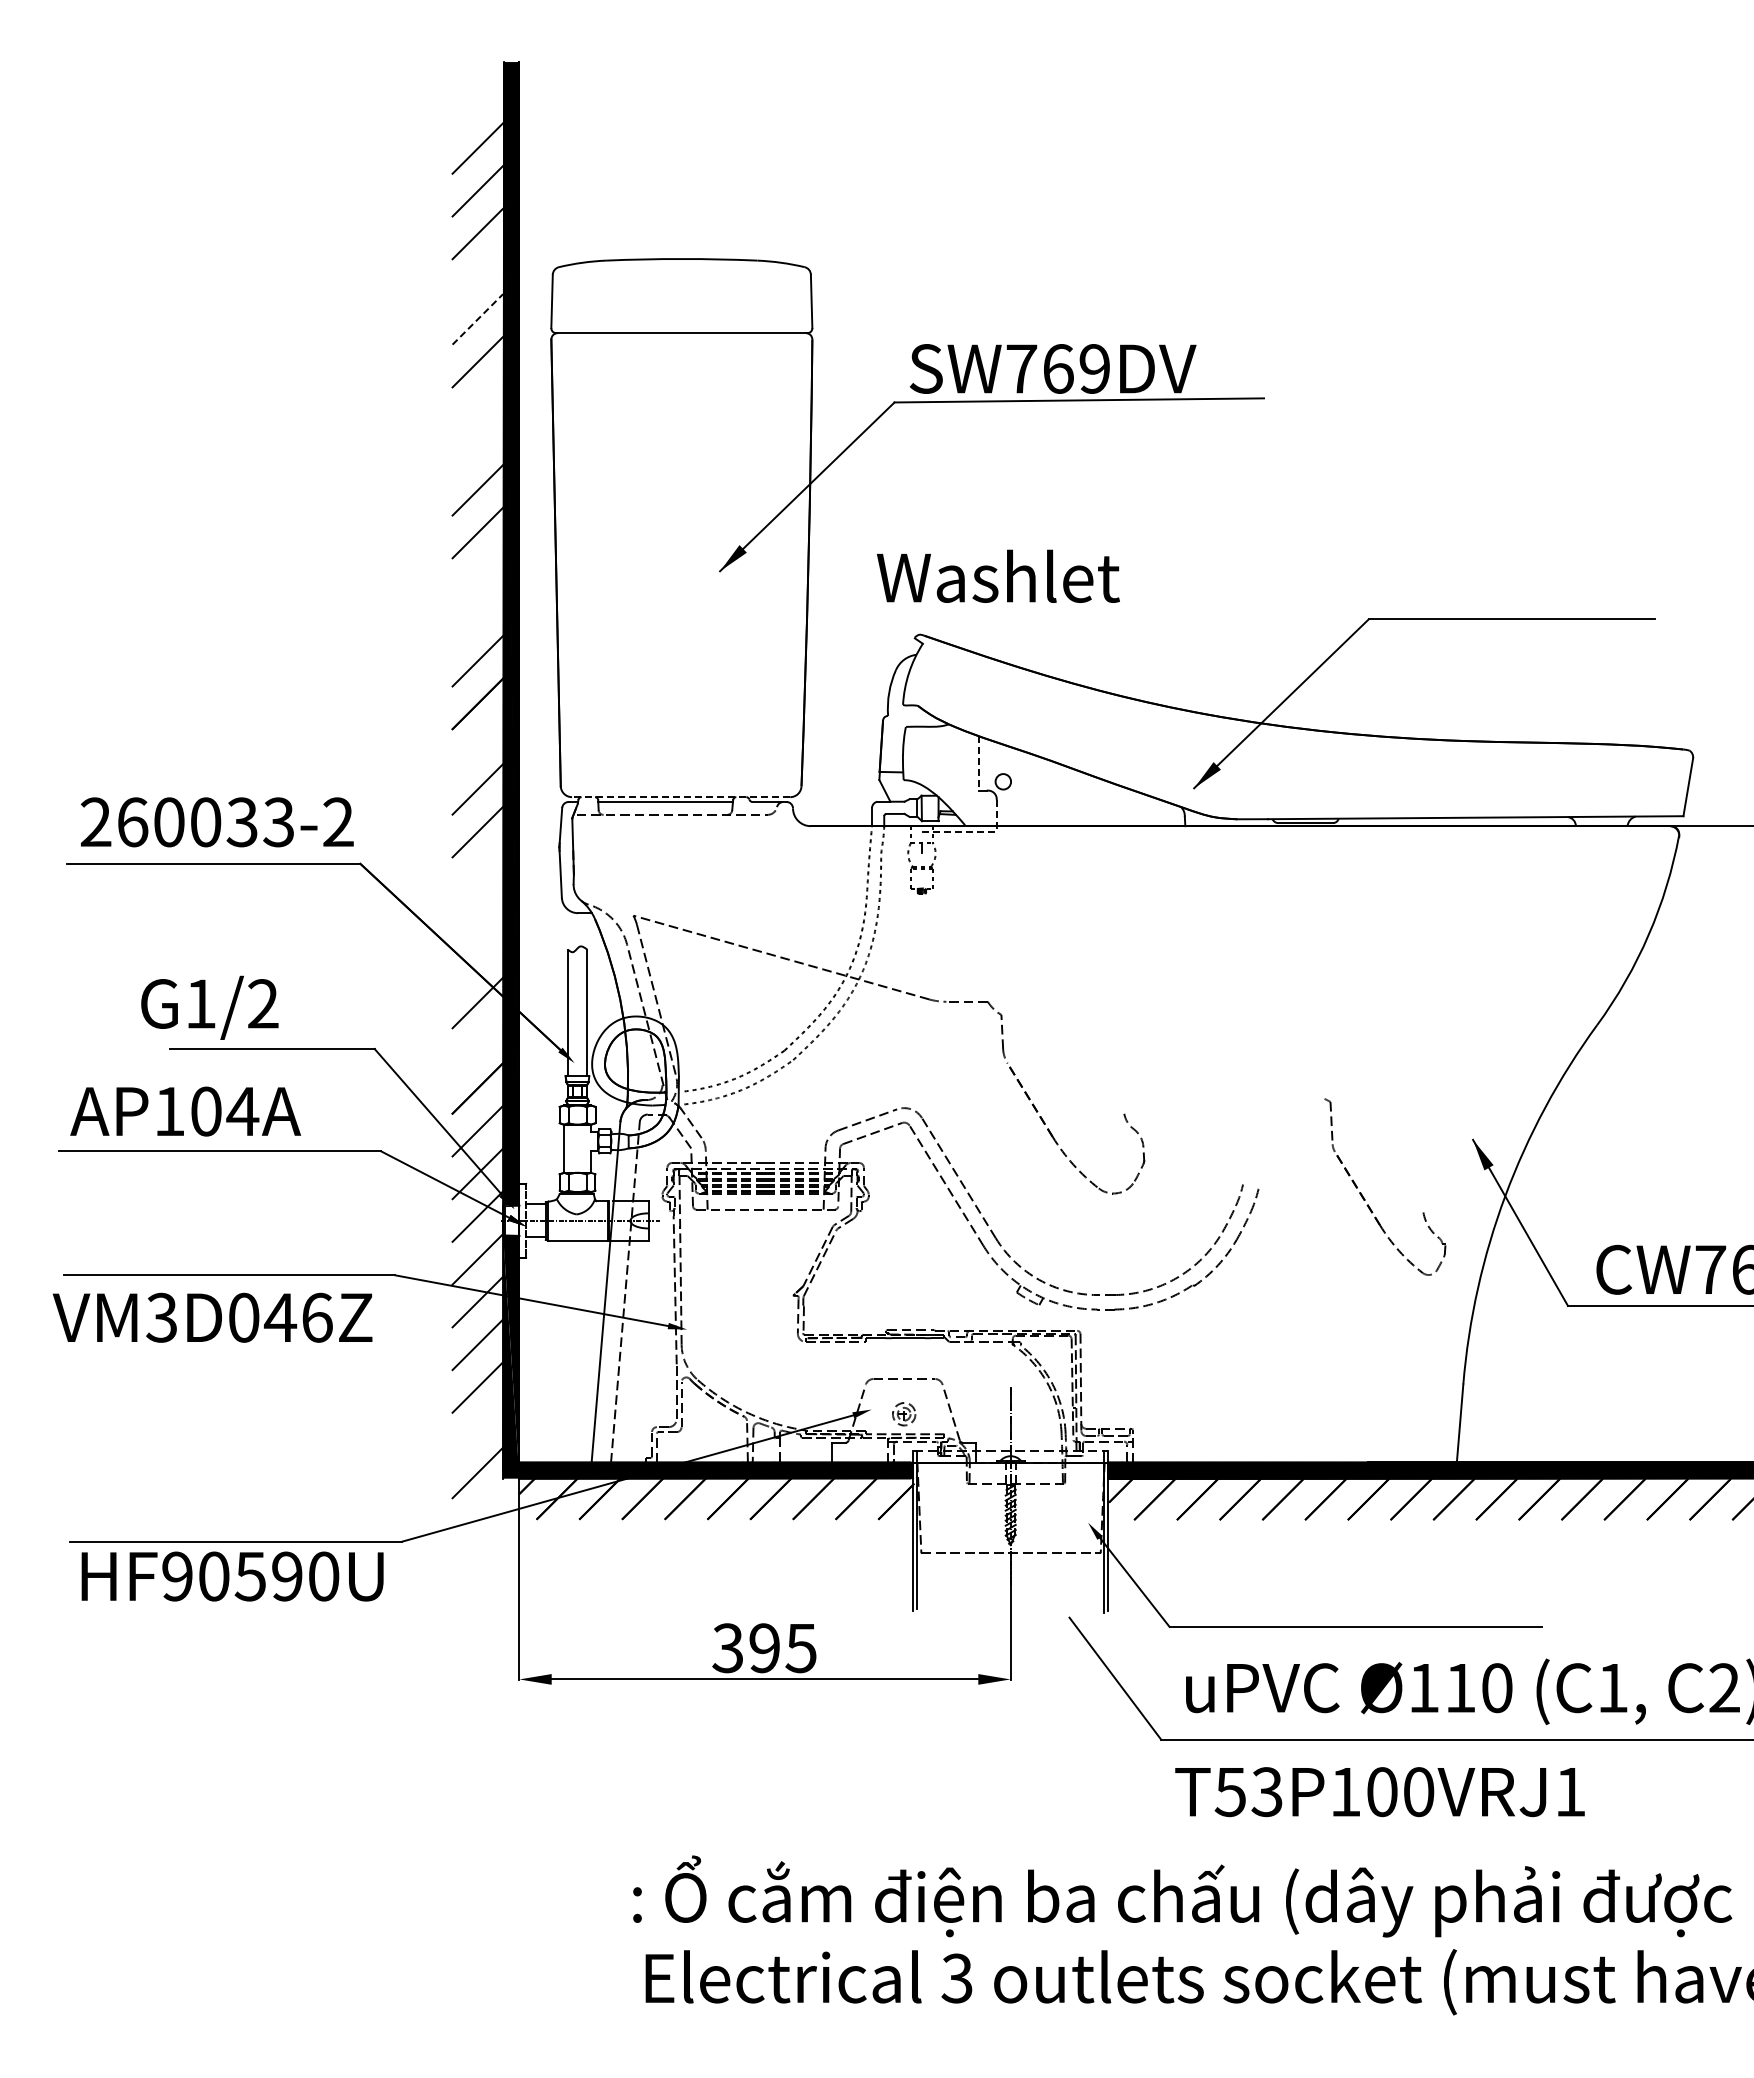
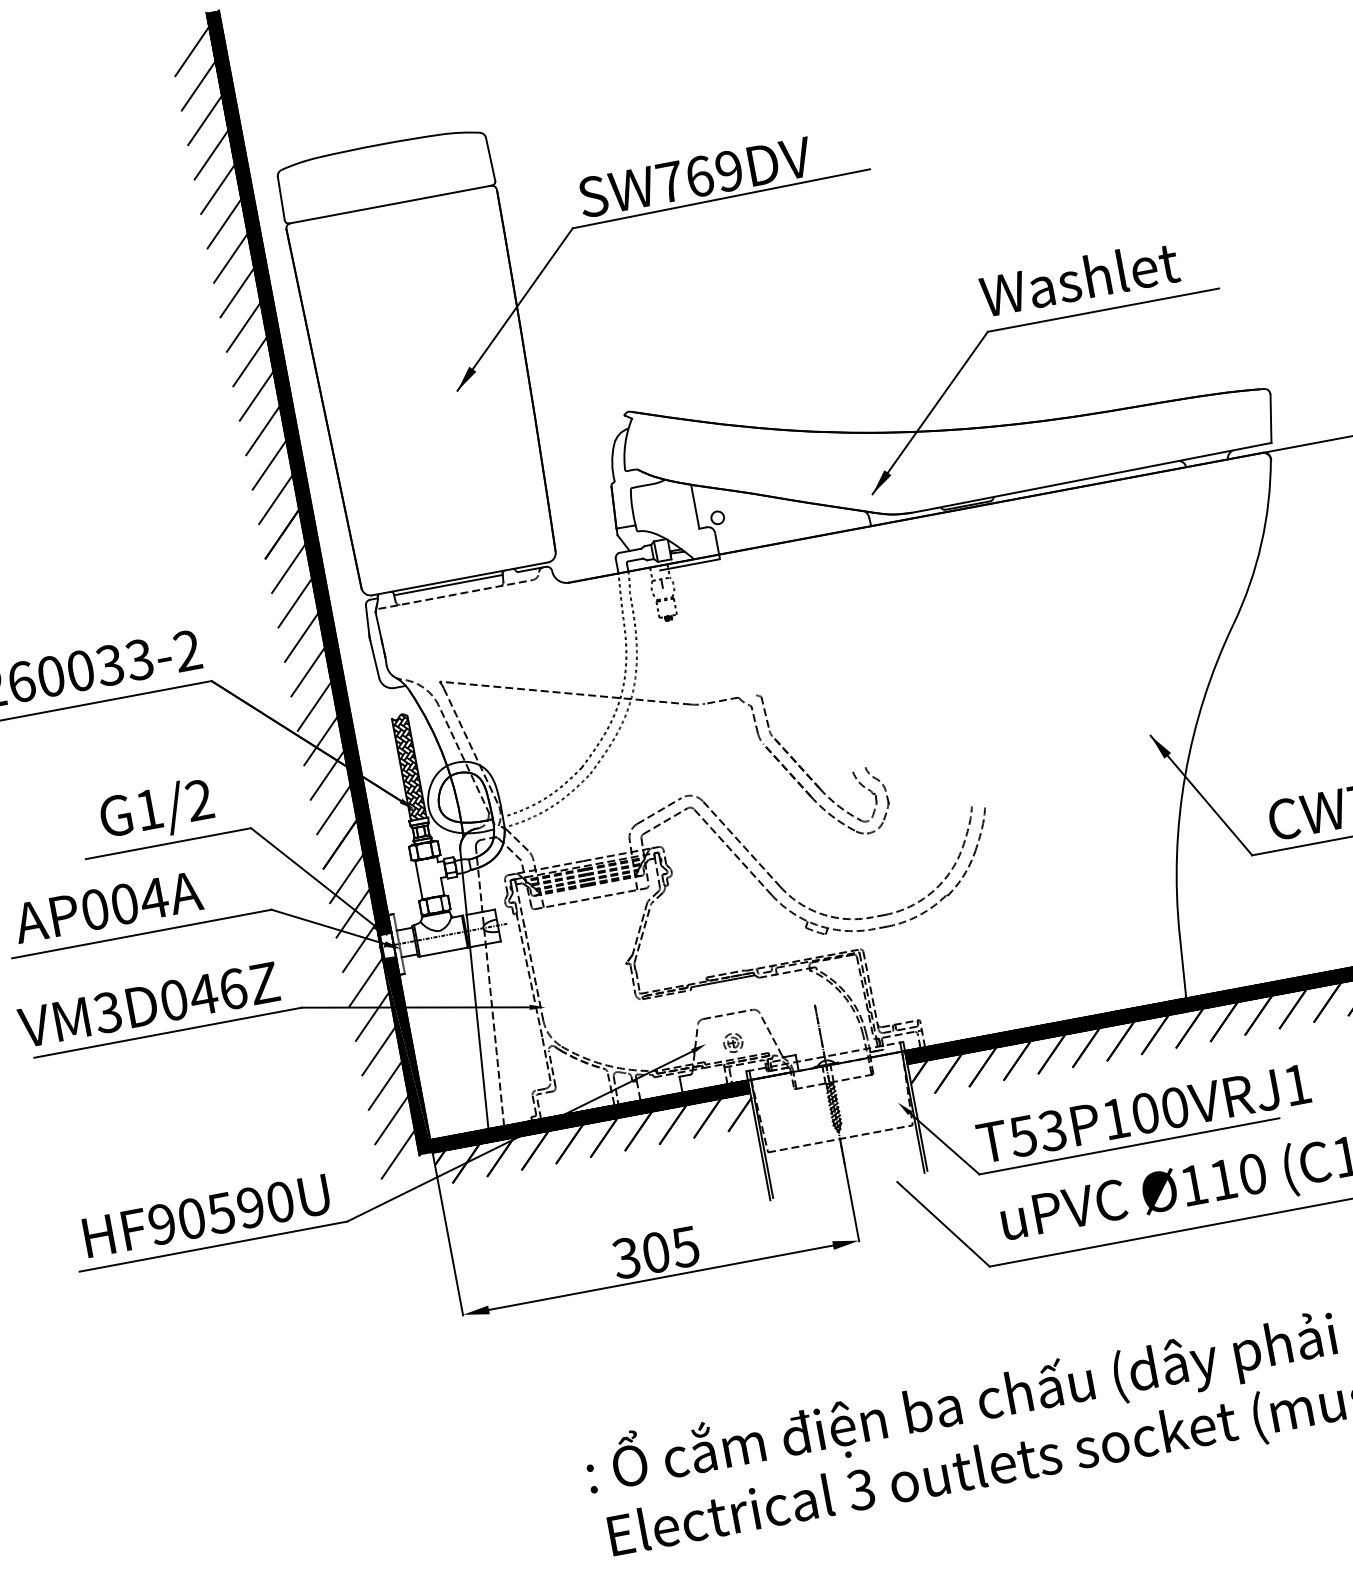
line: (477, 105) -> (191, 51), added
line: (477, 276) -> (217, 189), added
line: (477, 319) -> (223, 224), dashed -> solid
line: (477, 404) -> (236, 292), added
line: (477, 447) -> (243, 327), added
line: (477, 575) -> (262, 430), added
text: (998, 575) -> (1079, 277), moved
line: (477, 618) -> (269, 465), added
line: (477, 746) -> (288, 568), added
line: (978, 763) -> (694, 506), dashed -> solid
line: (680, 797) -> (459, 579), dashed -> solid
line: (974, 831) -> (701, 562), dashed -> solid
line: (477, 874) -> (307, 671), added
line: (477, 917) -> (314, 706), added
line: (477, 960) -> (320, 741), added
text: (209, 1007) -> (156, 811), moved
hatch: (577, 1011) -> (408, 767), added
line: (477, 1045) -> (333, 809), added
text: (169, 1111) -> (95, 909), AP104A -> AP004A
part: (1364, 1197) -> (803, 768), moved
text: (212, 1317) -> (148, 1004), moved
line: (477, 1430) -> (391, 1120), added
text: (232, 1576) -> (206, 1215), moved
text: (764, 1648) -> (655, 1252), 395 -> 305
text: (1379, 1792) -> (1143, 1114), moved

